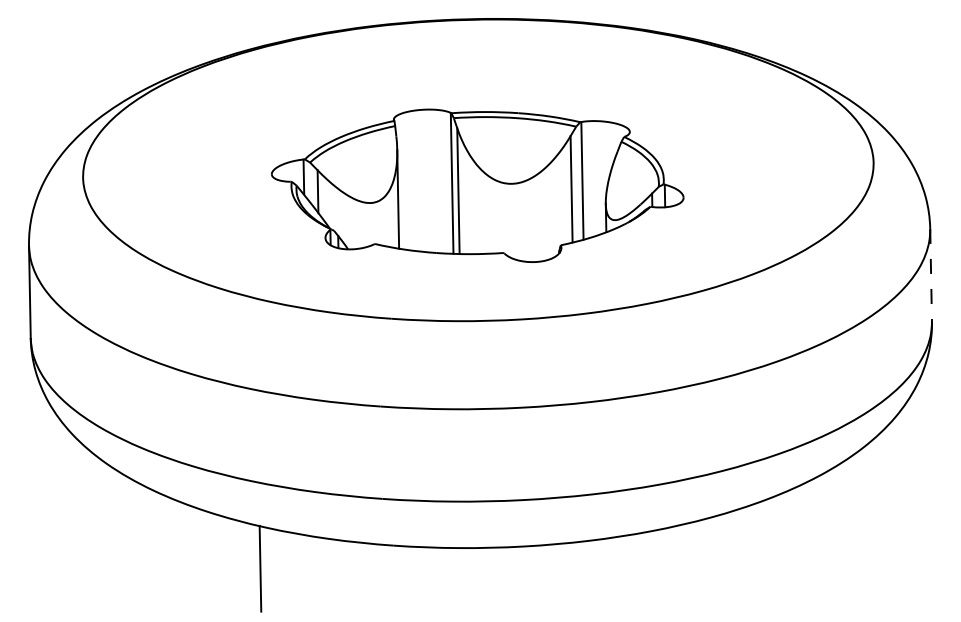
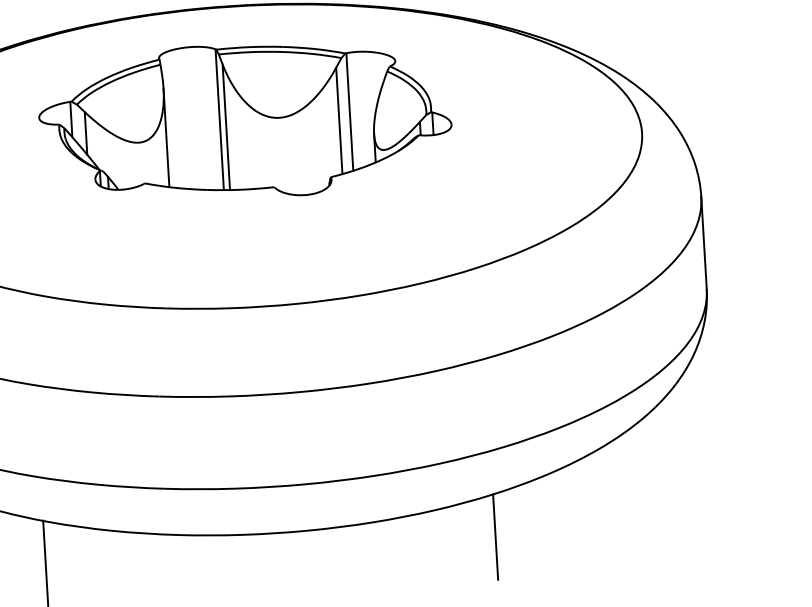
part: (477, 185) -> (245, 120), moved
line: (931, 275) -> (704, 243), dashed -> solid
line: (710, 560) -> (495, 537), added

